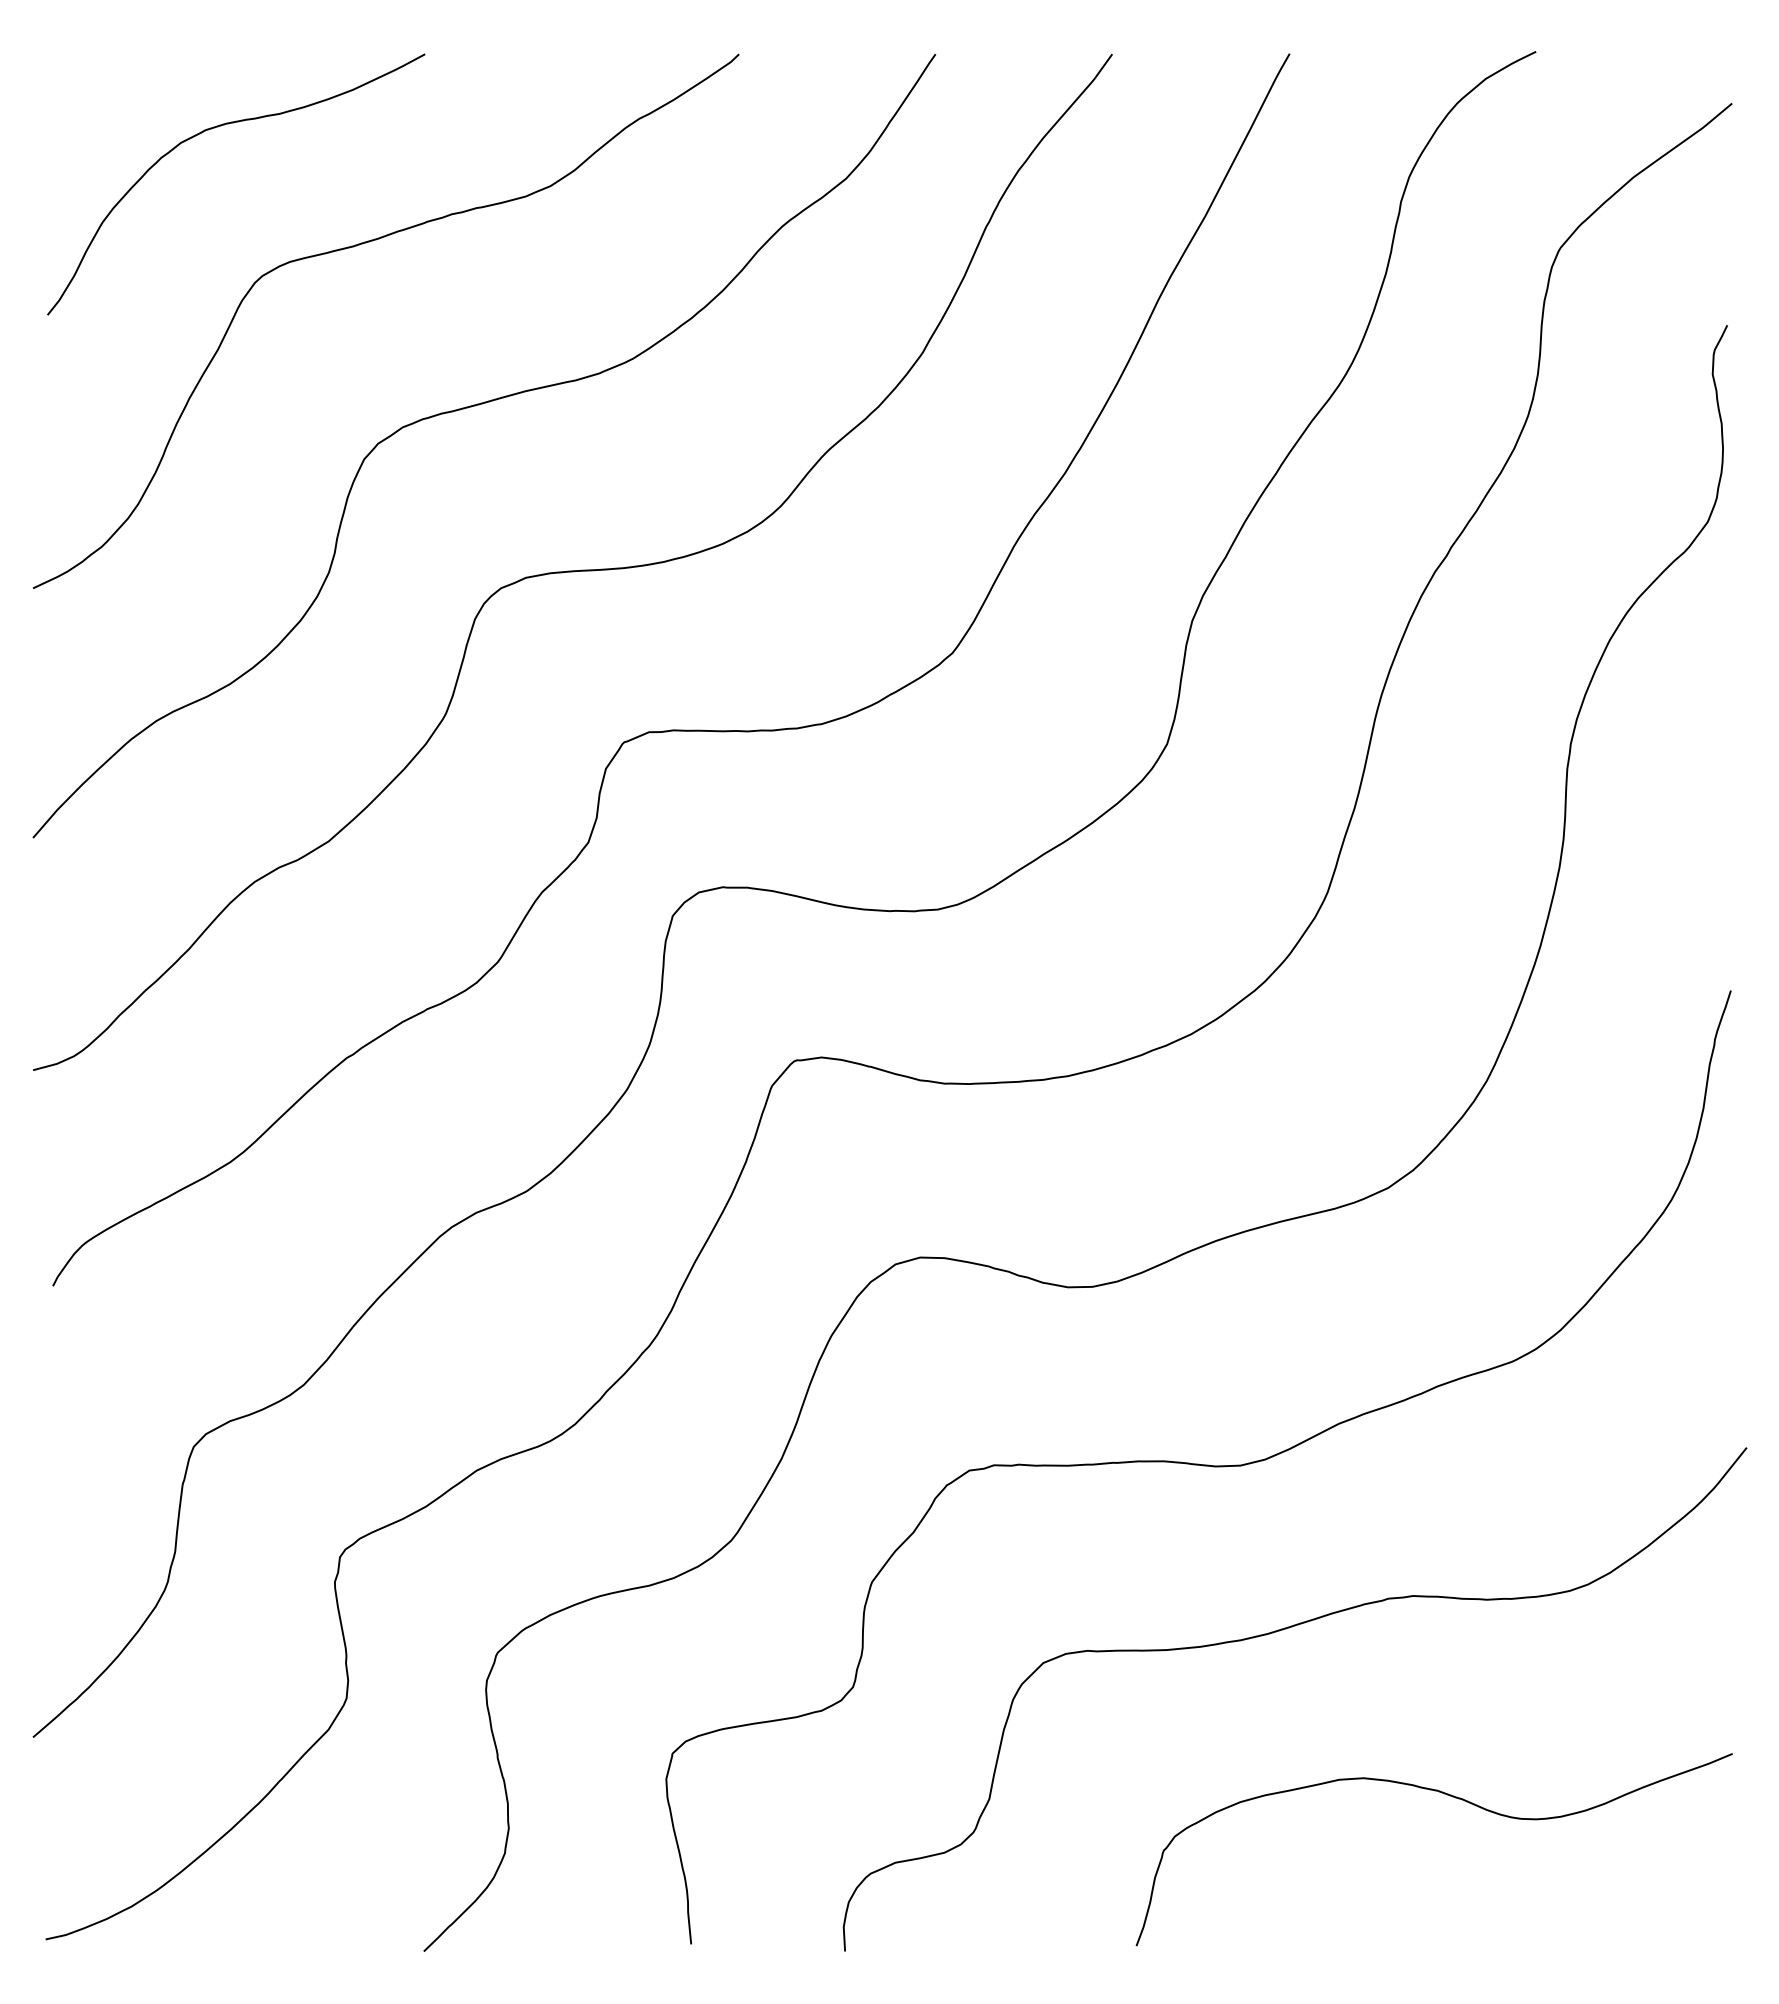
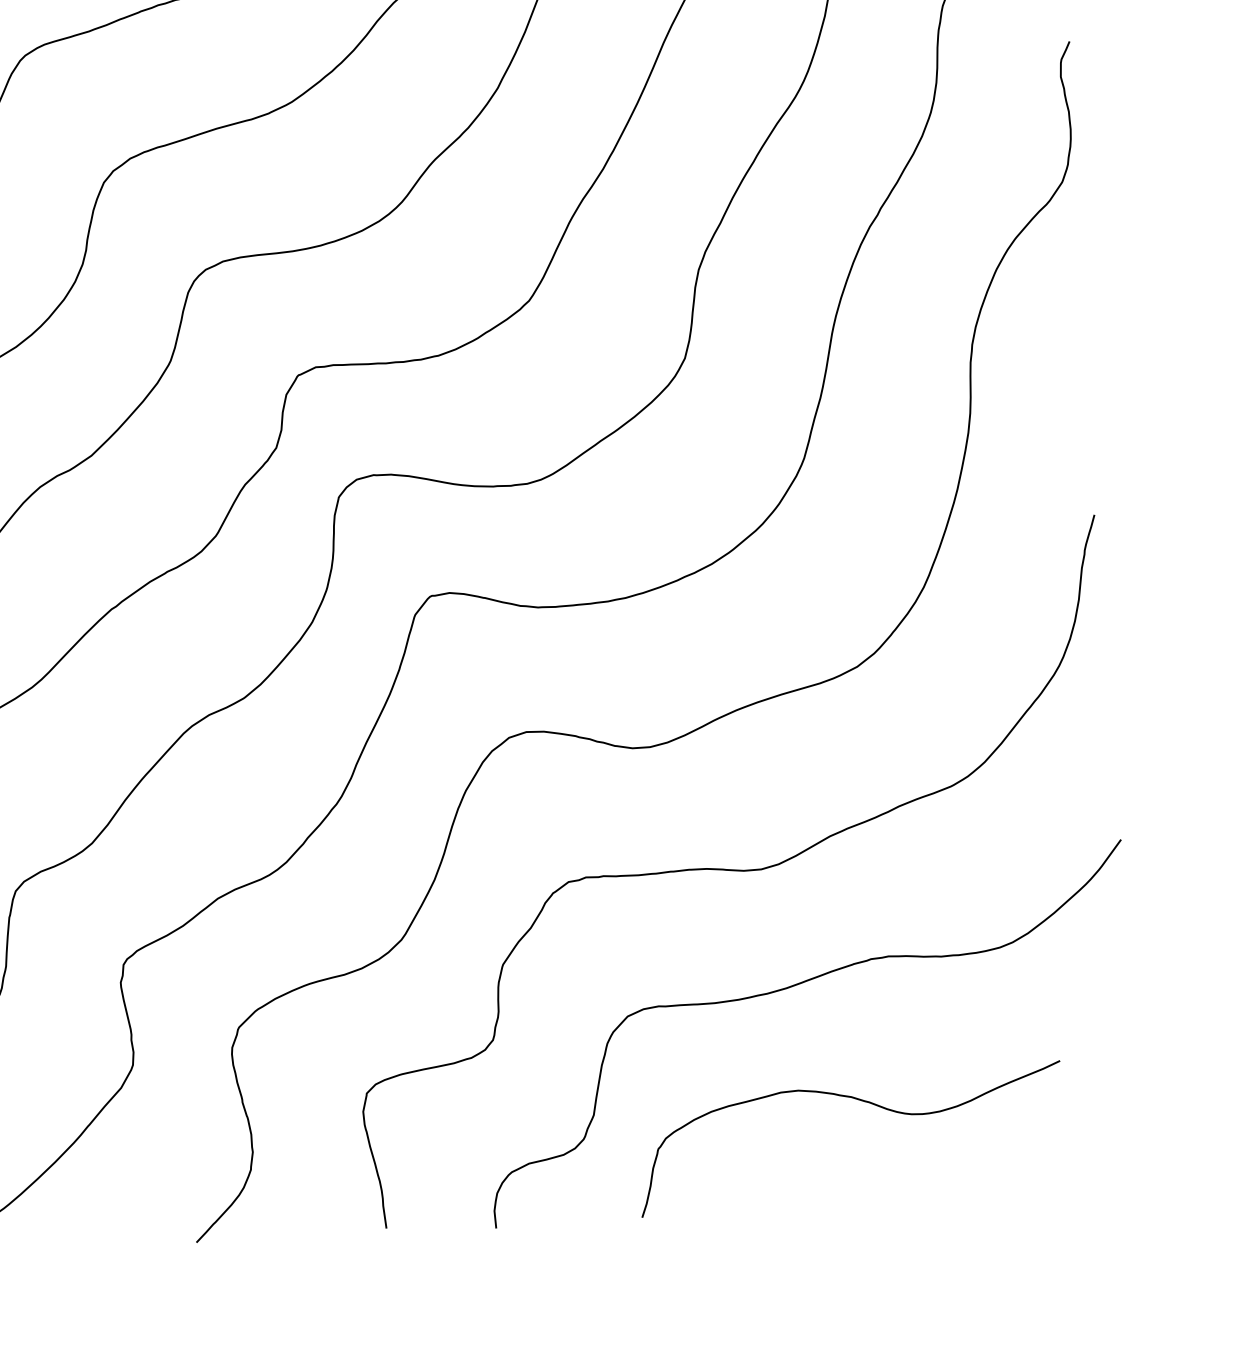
curve: (1452, 1797) -> (862, 1101), moved

